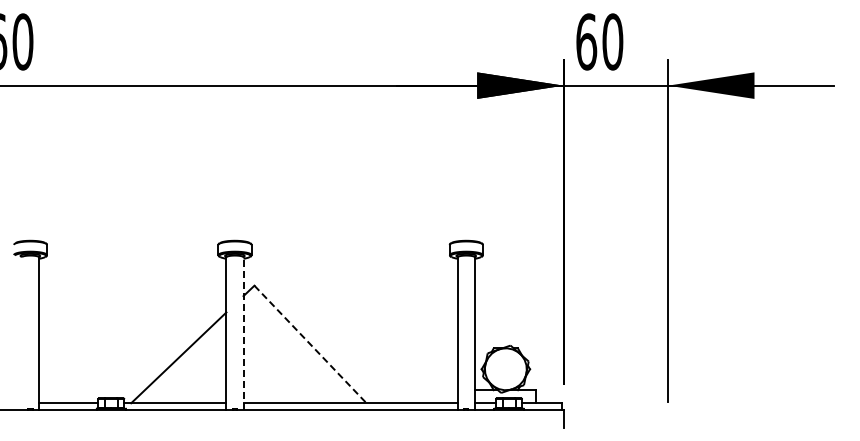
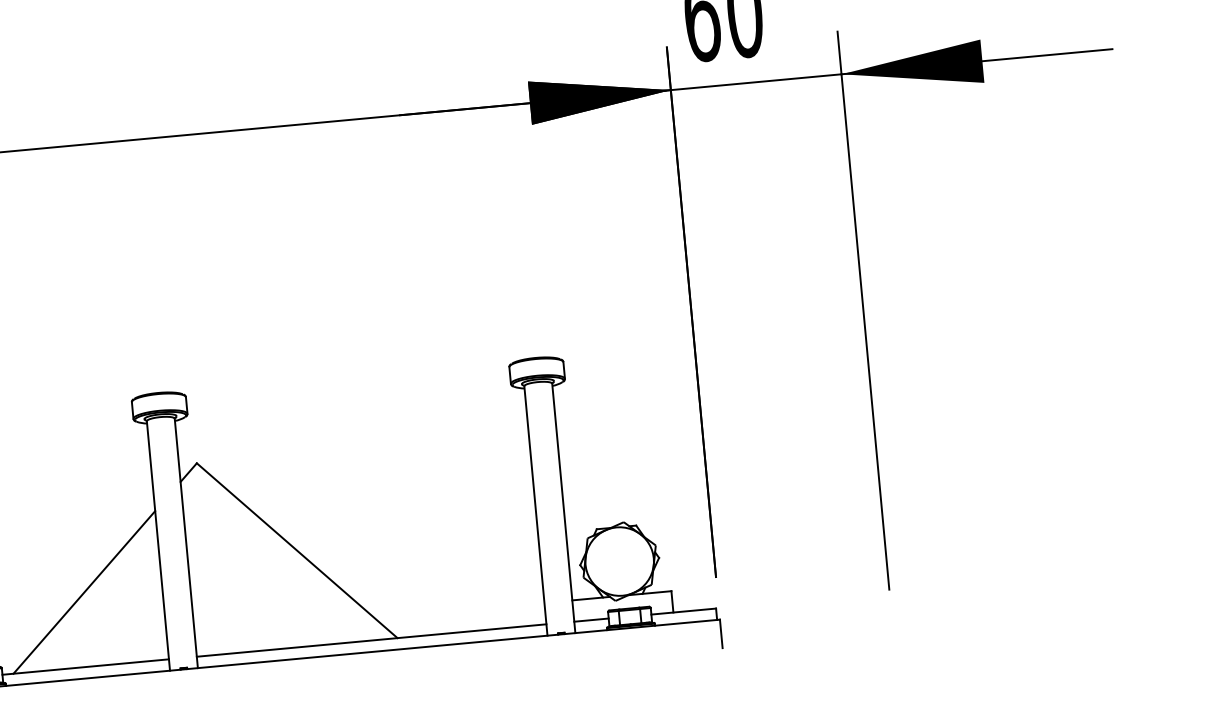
line: (243, 333) -> (186, 542), dashed -> solid
line: (310, 344) -> (297, 550), dashed -> solid

